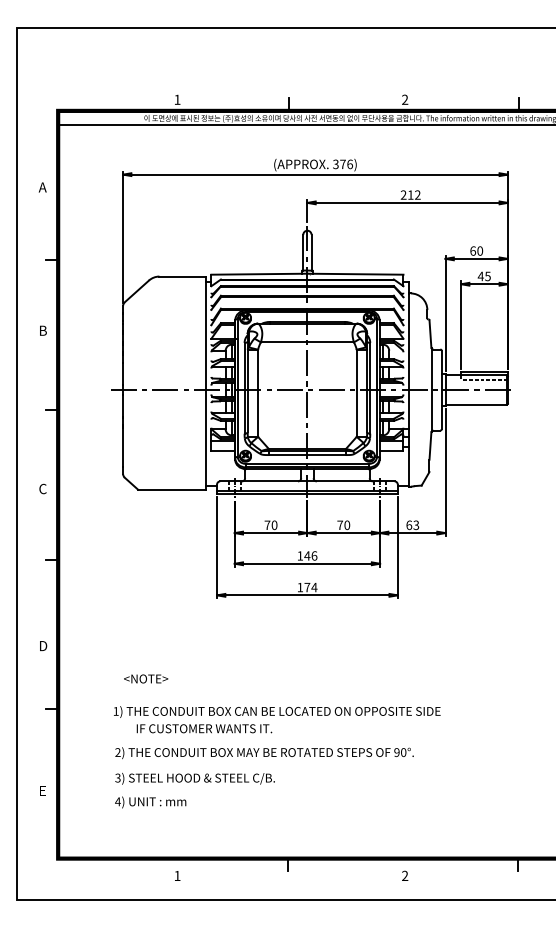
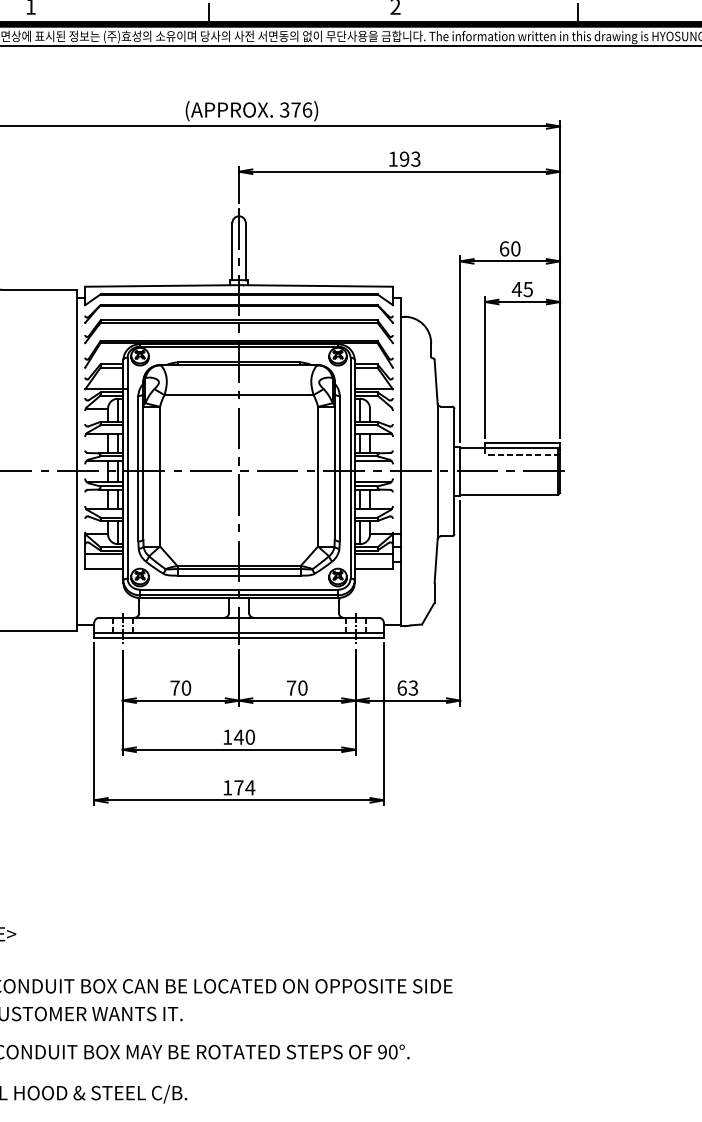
text: (410, 194) -> (404, 158), 212 -> 193
text: (314, 555) -> (250, 736), 146 -> 140

